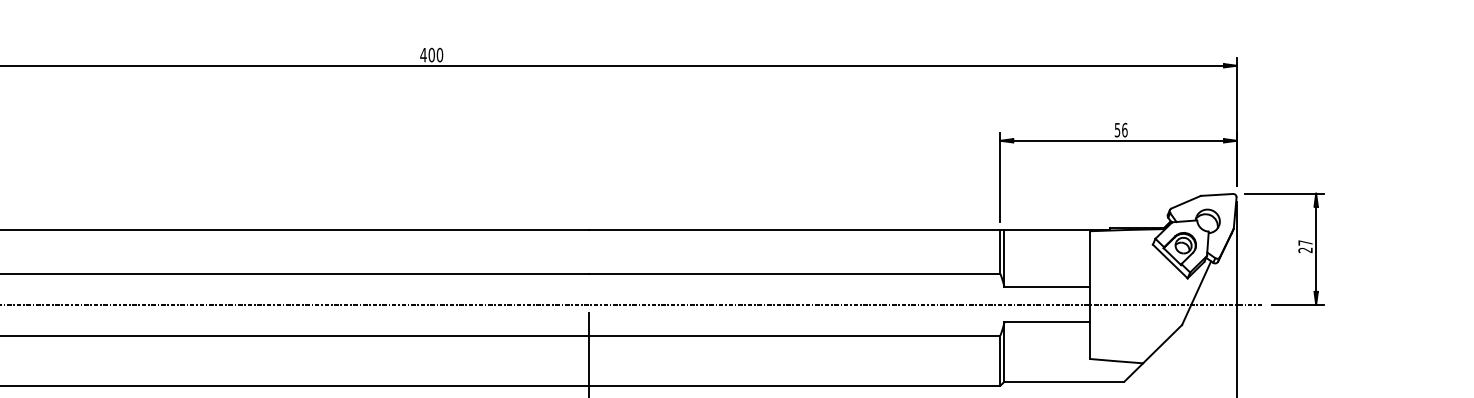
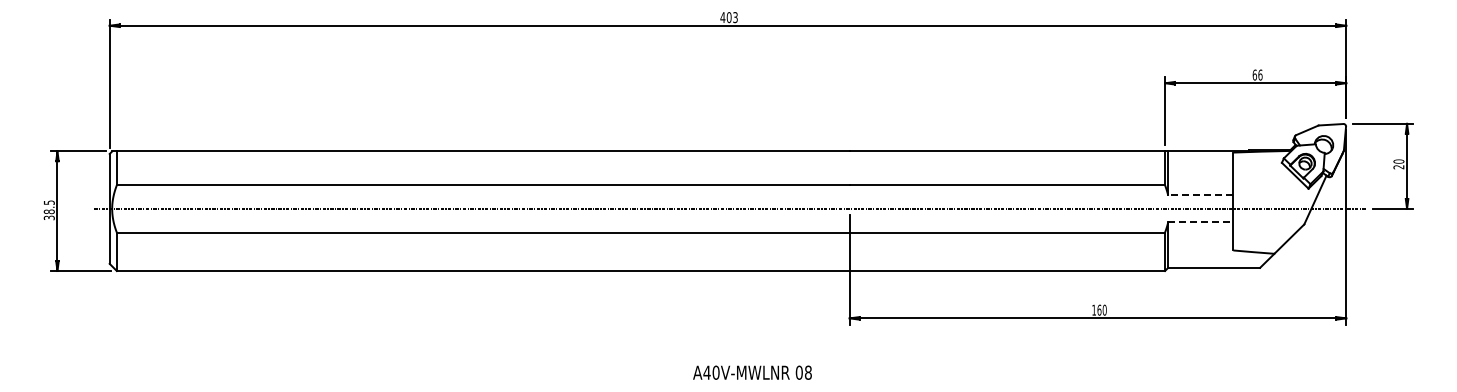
text: (439, 55) -> (735, 17), 400 -> 403
text: (1117, 129) -> (1254, 74), 56 -> 66
text: (1304, 242) -> (1398, 161), 27 -> 20
line: (1046, 287) -> (1200, 195), solid -> dashed
line: (1046, 322) -> (1200, 222), solid -> dashed

